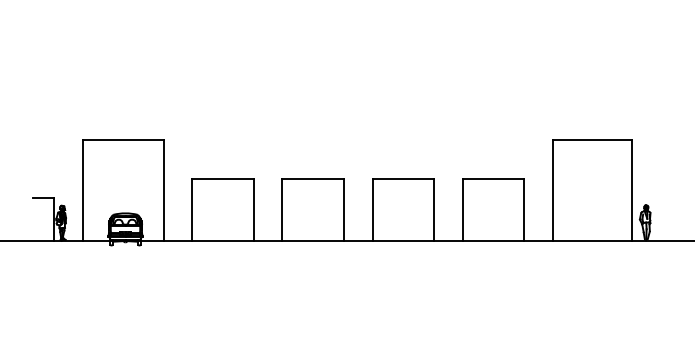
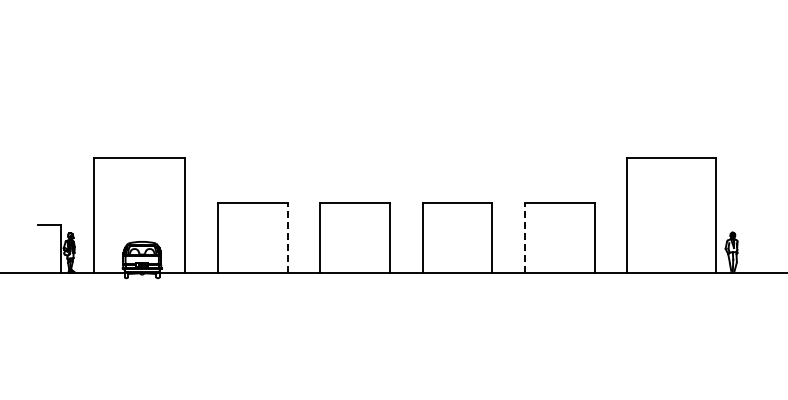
line: (253, 209) -> (287, 237), solid -> dashed
line: (462, 209) -> (524, 237), solid -> dashed

